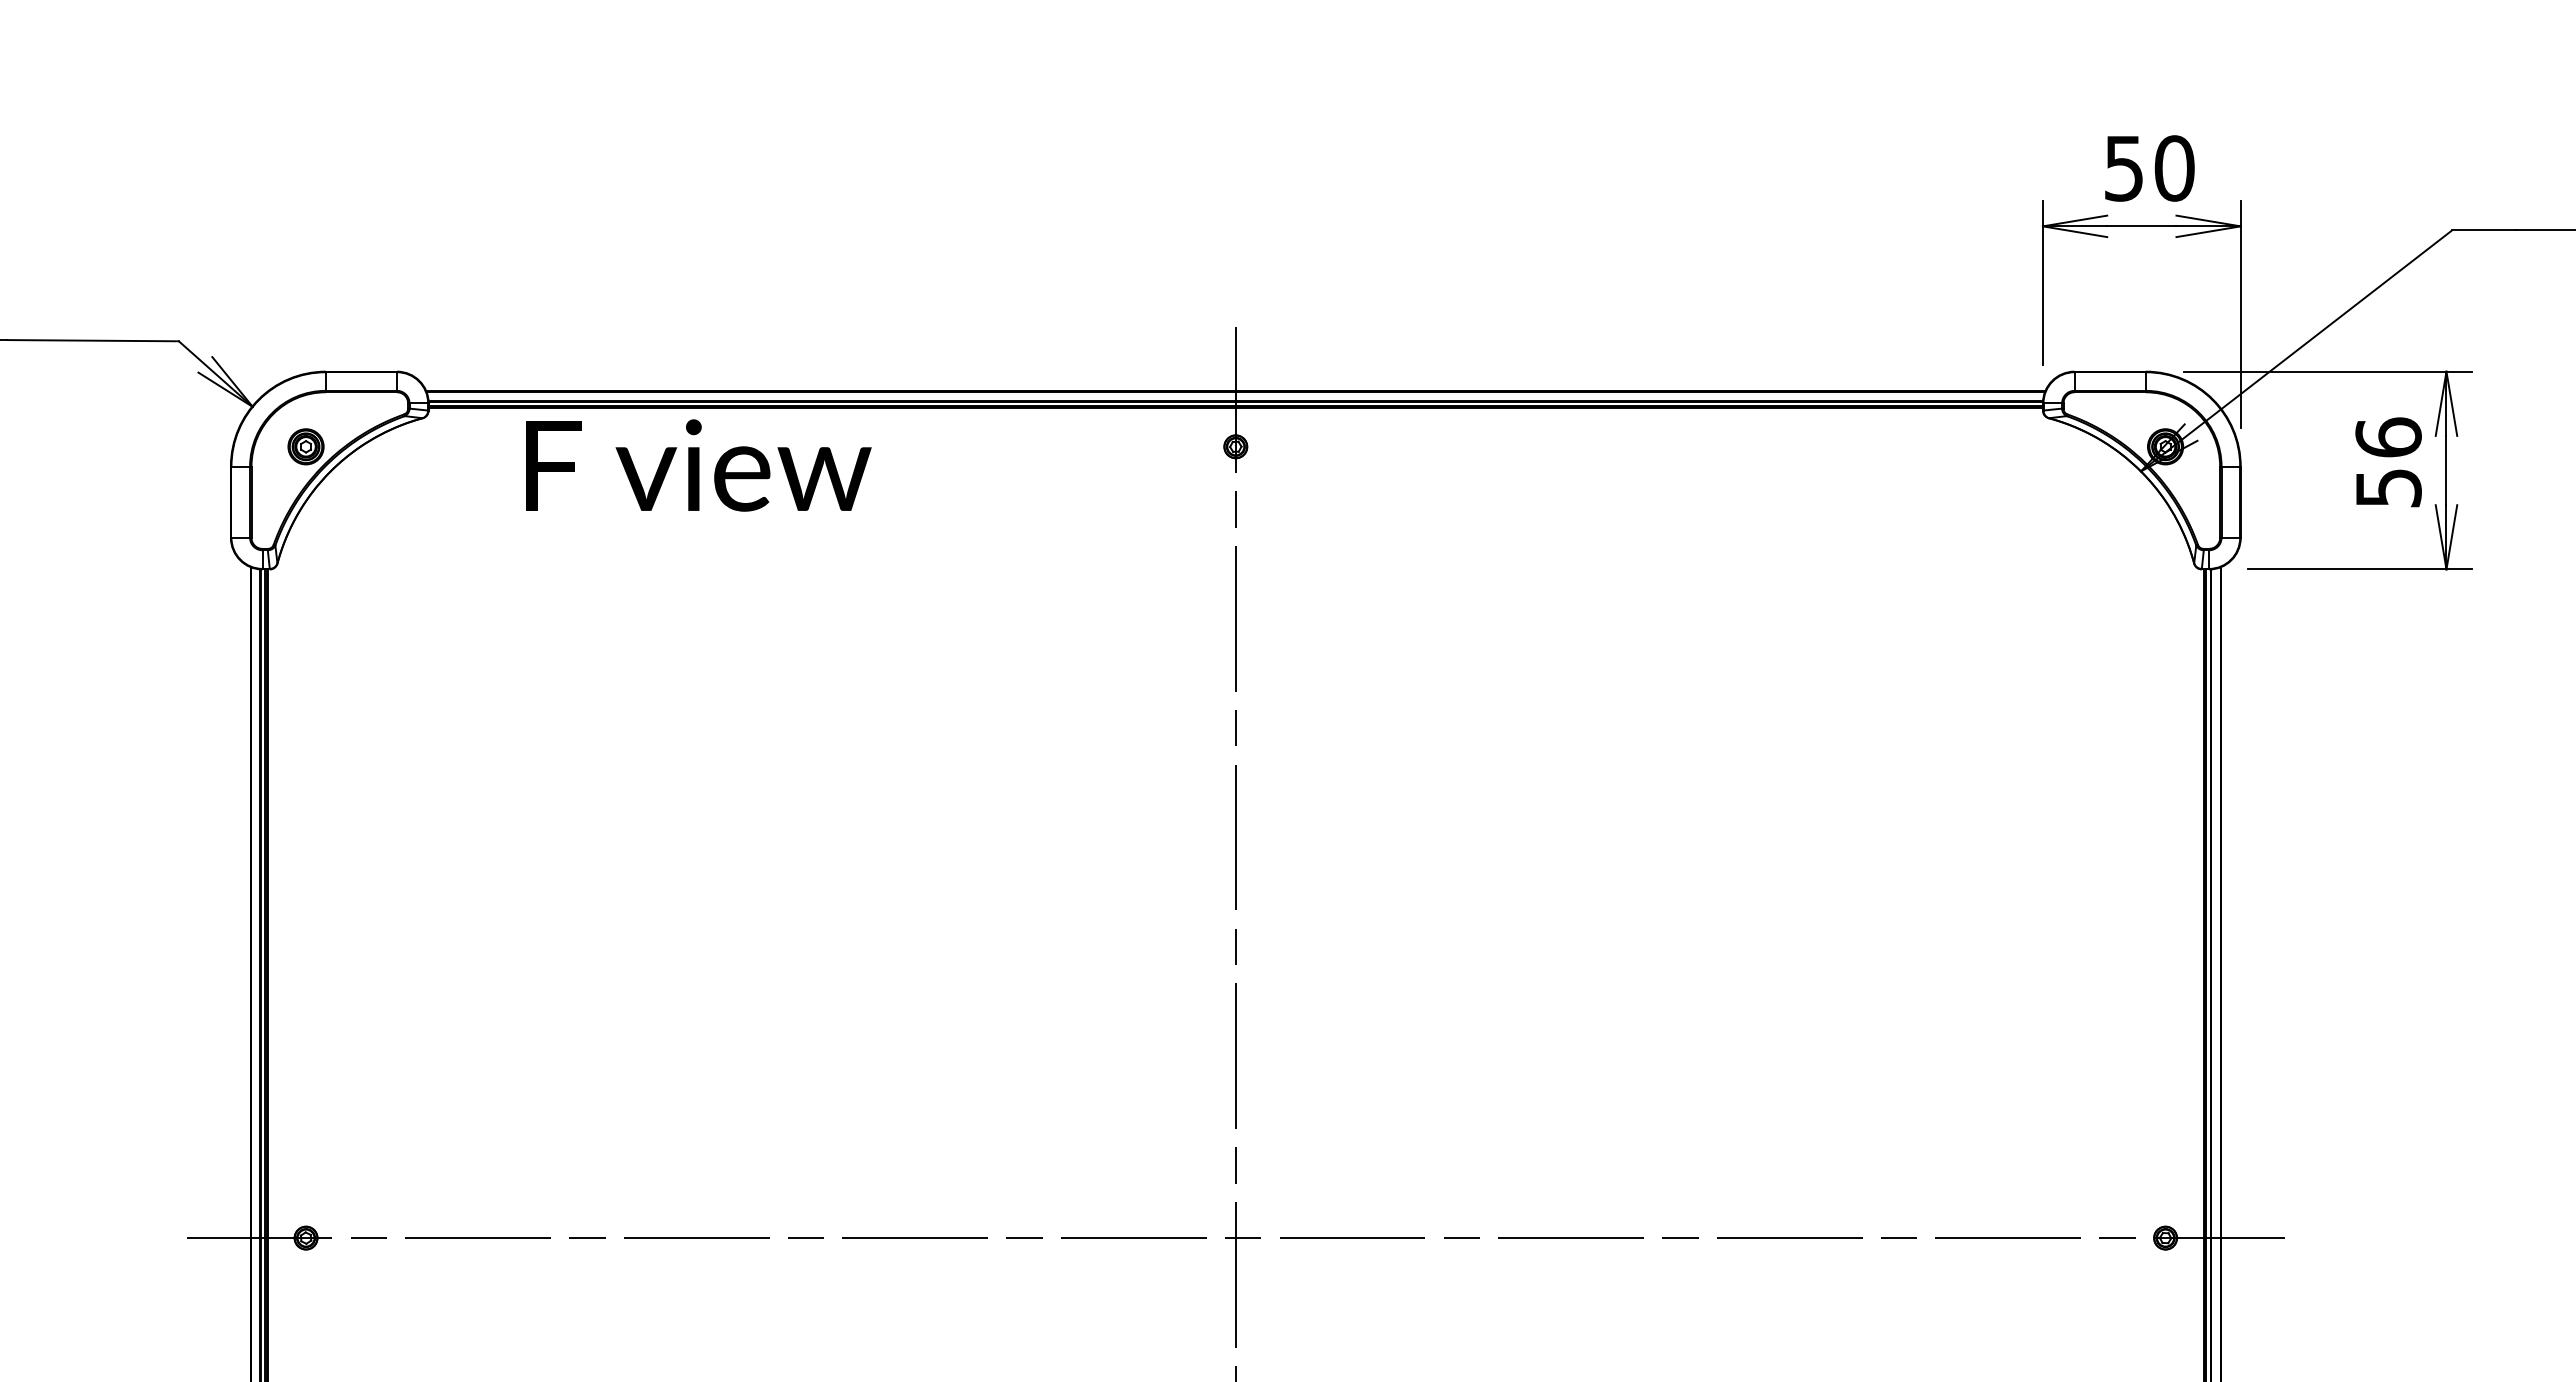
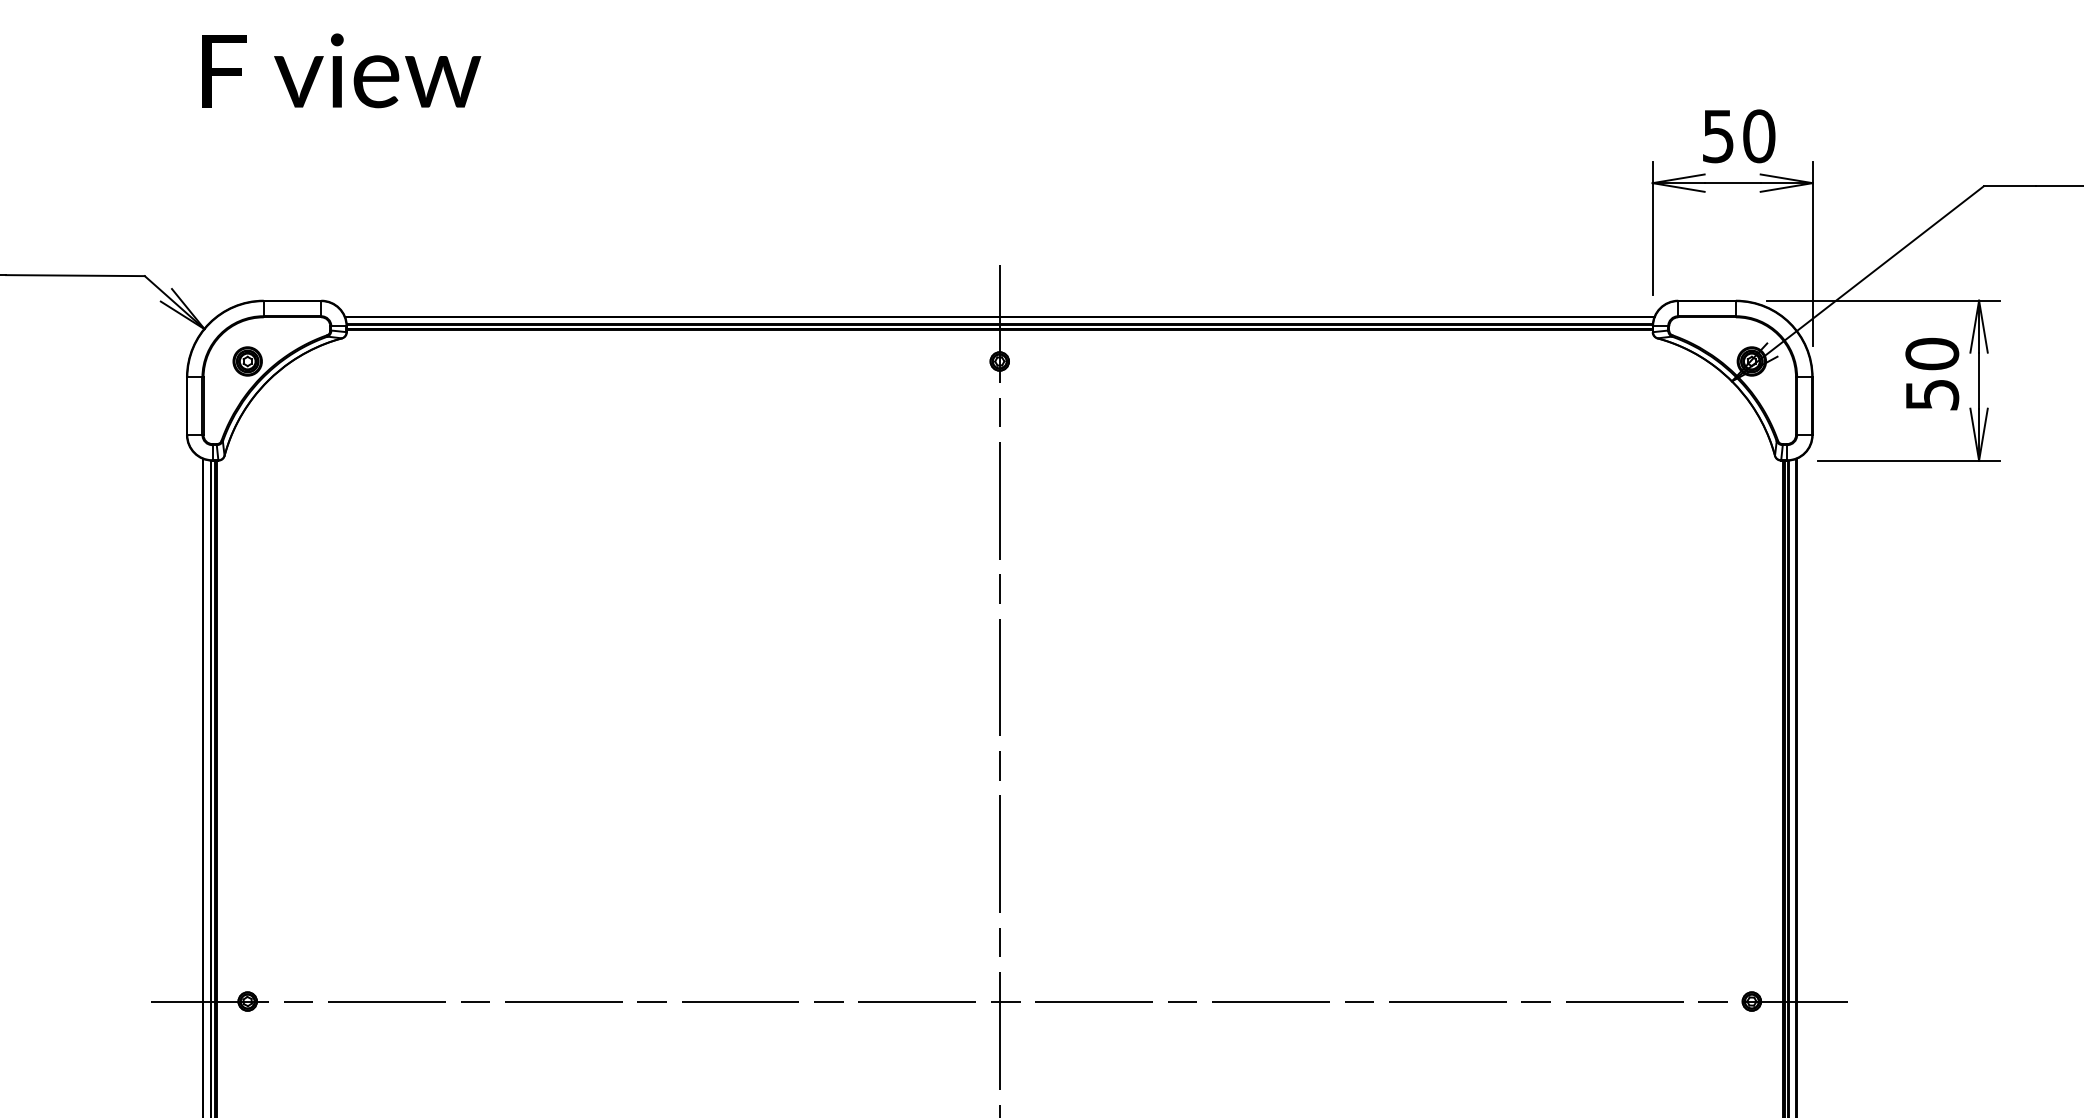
text: (2388, 437) -> (1932, 353), 56 -> 50
text: (698, 465) -> (341, 70), moved

